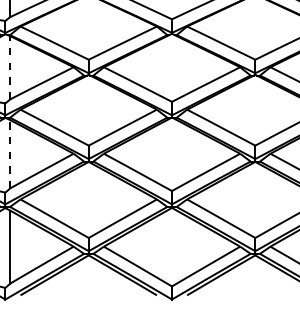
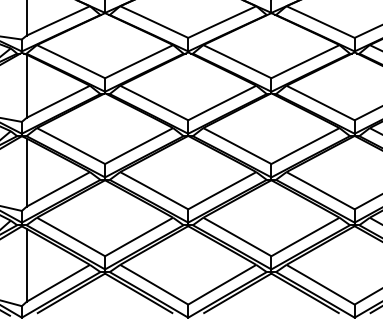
line: (10, 67) -> (26, 86), dashed -> solid
line: (10, 154) -> (26, 172), dashed -> solid

